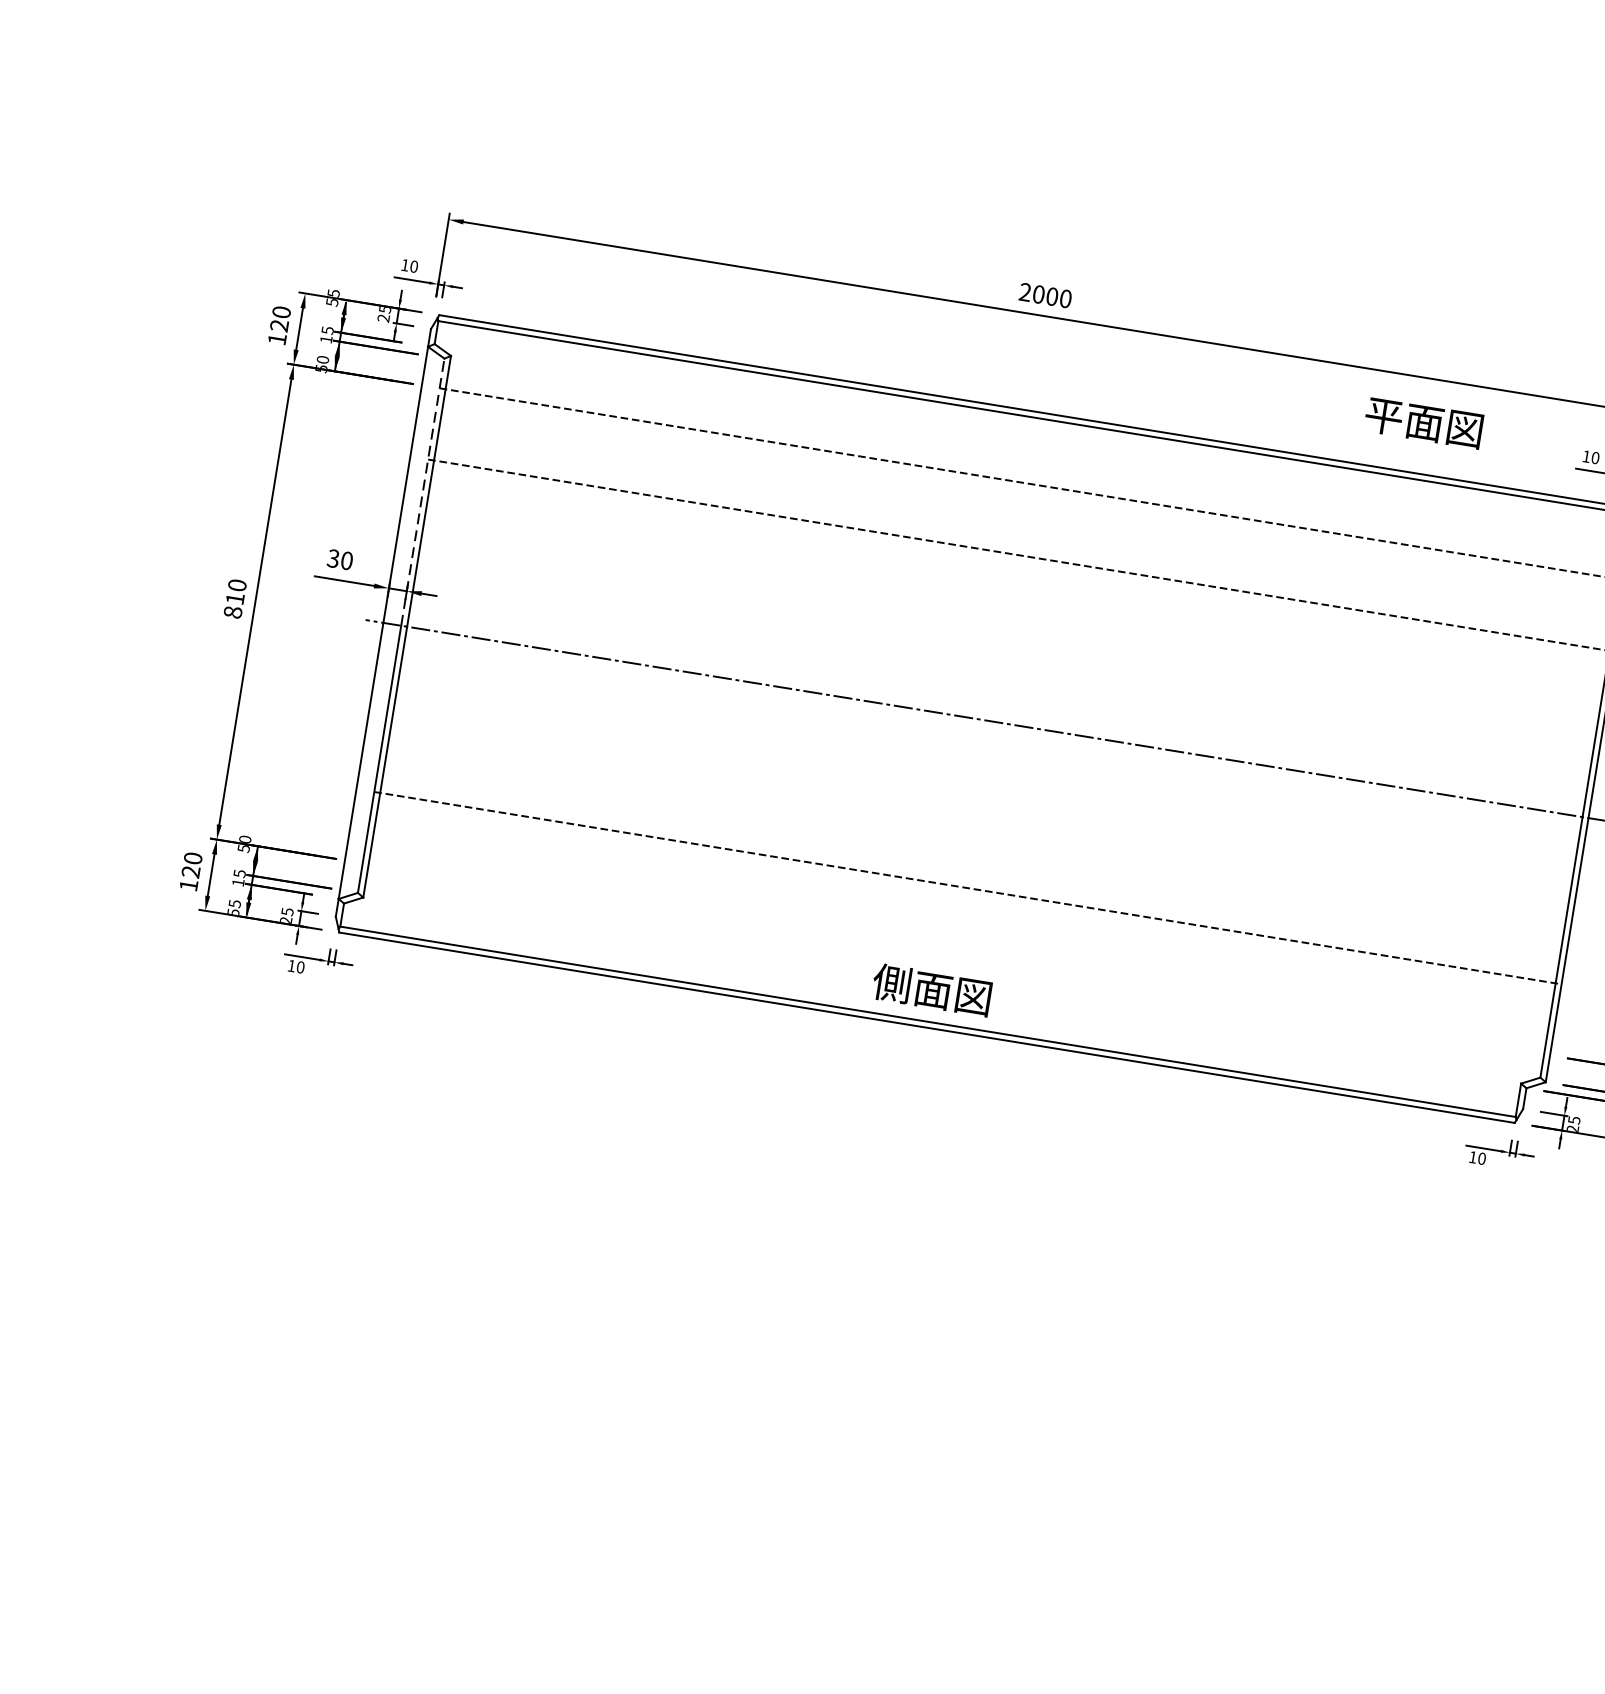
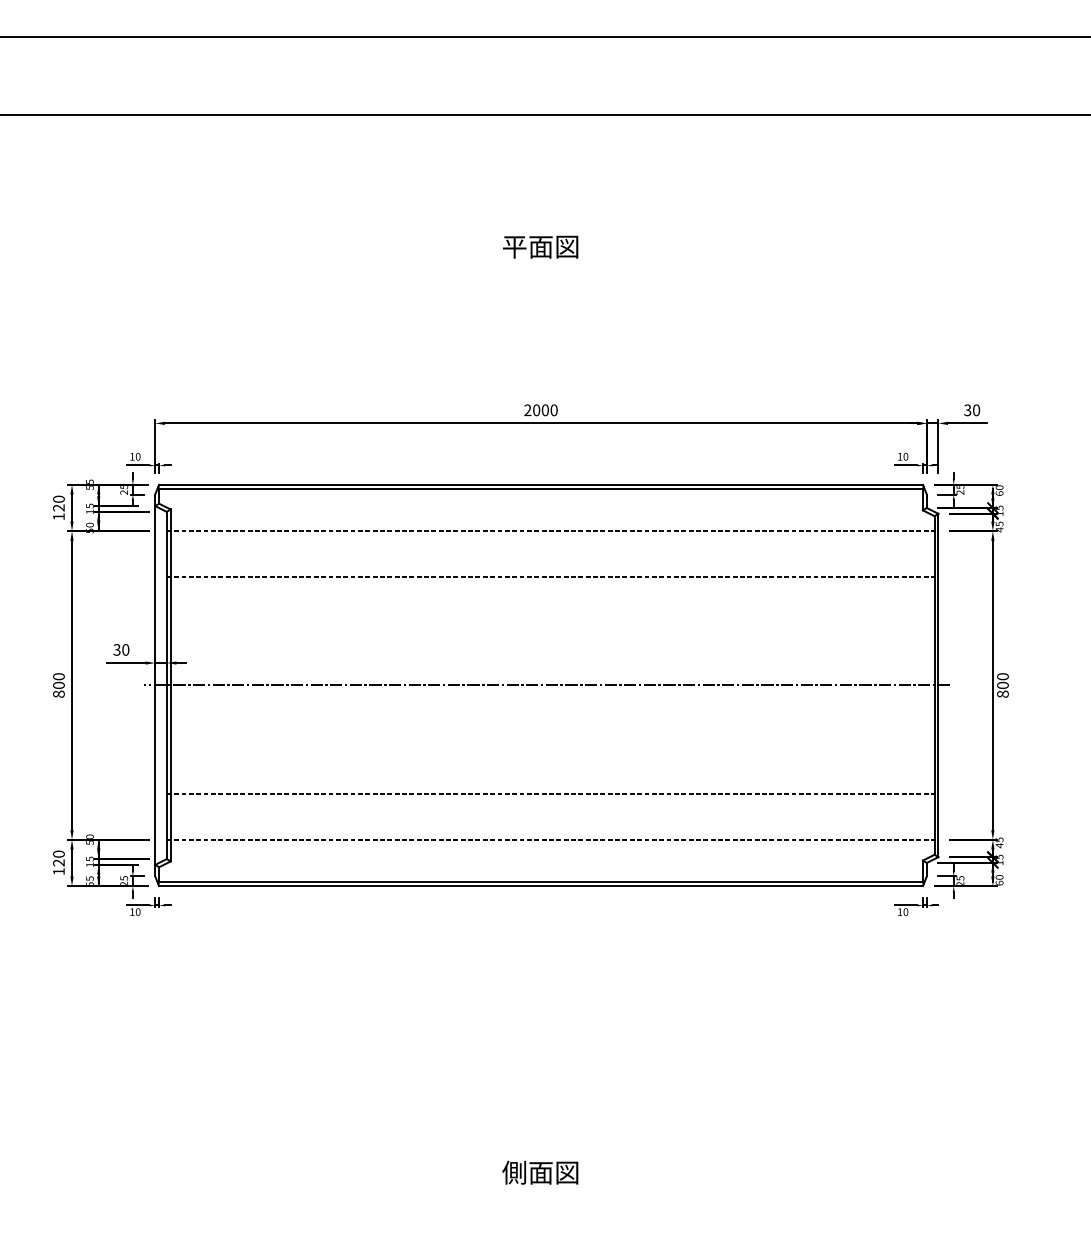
text: (1423, 421) -> (540, 246), moved
line: (422, 491) -> (166, 598), dashed -> solid
text: (234, 597) -> (58, 684), 810 -> 800
line: (956, 958) -> (552, 839), added
text: (932, 989) -> (540, 1172), moved

